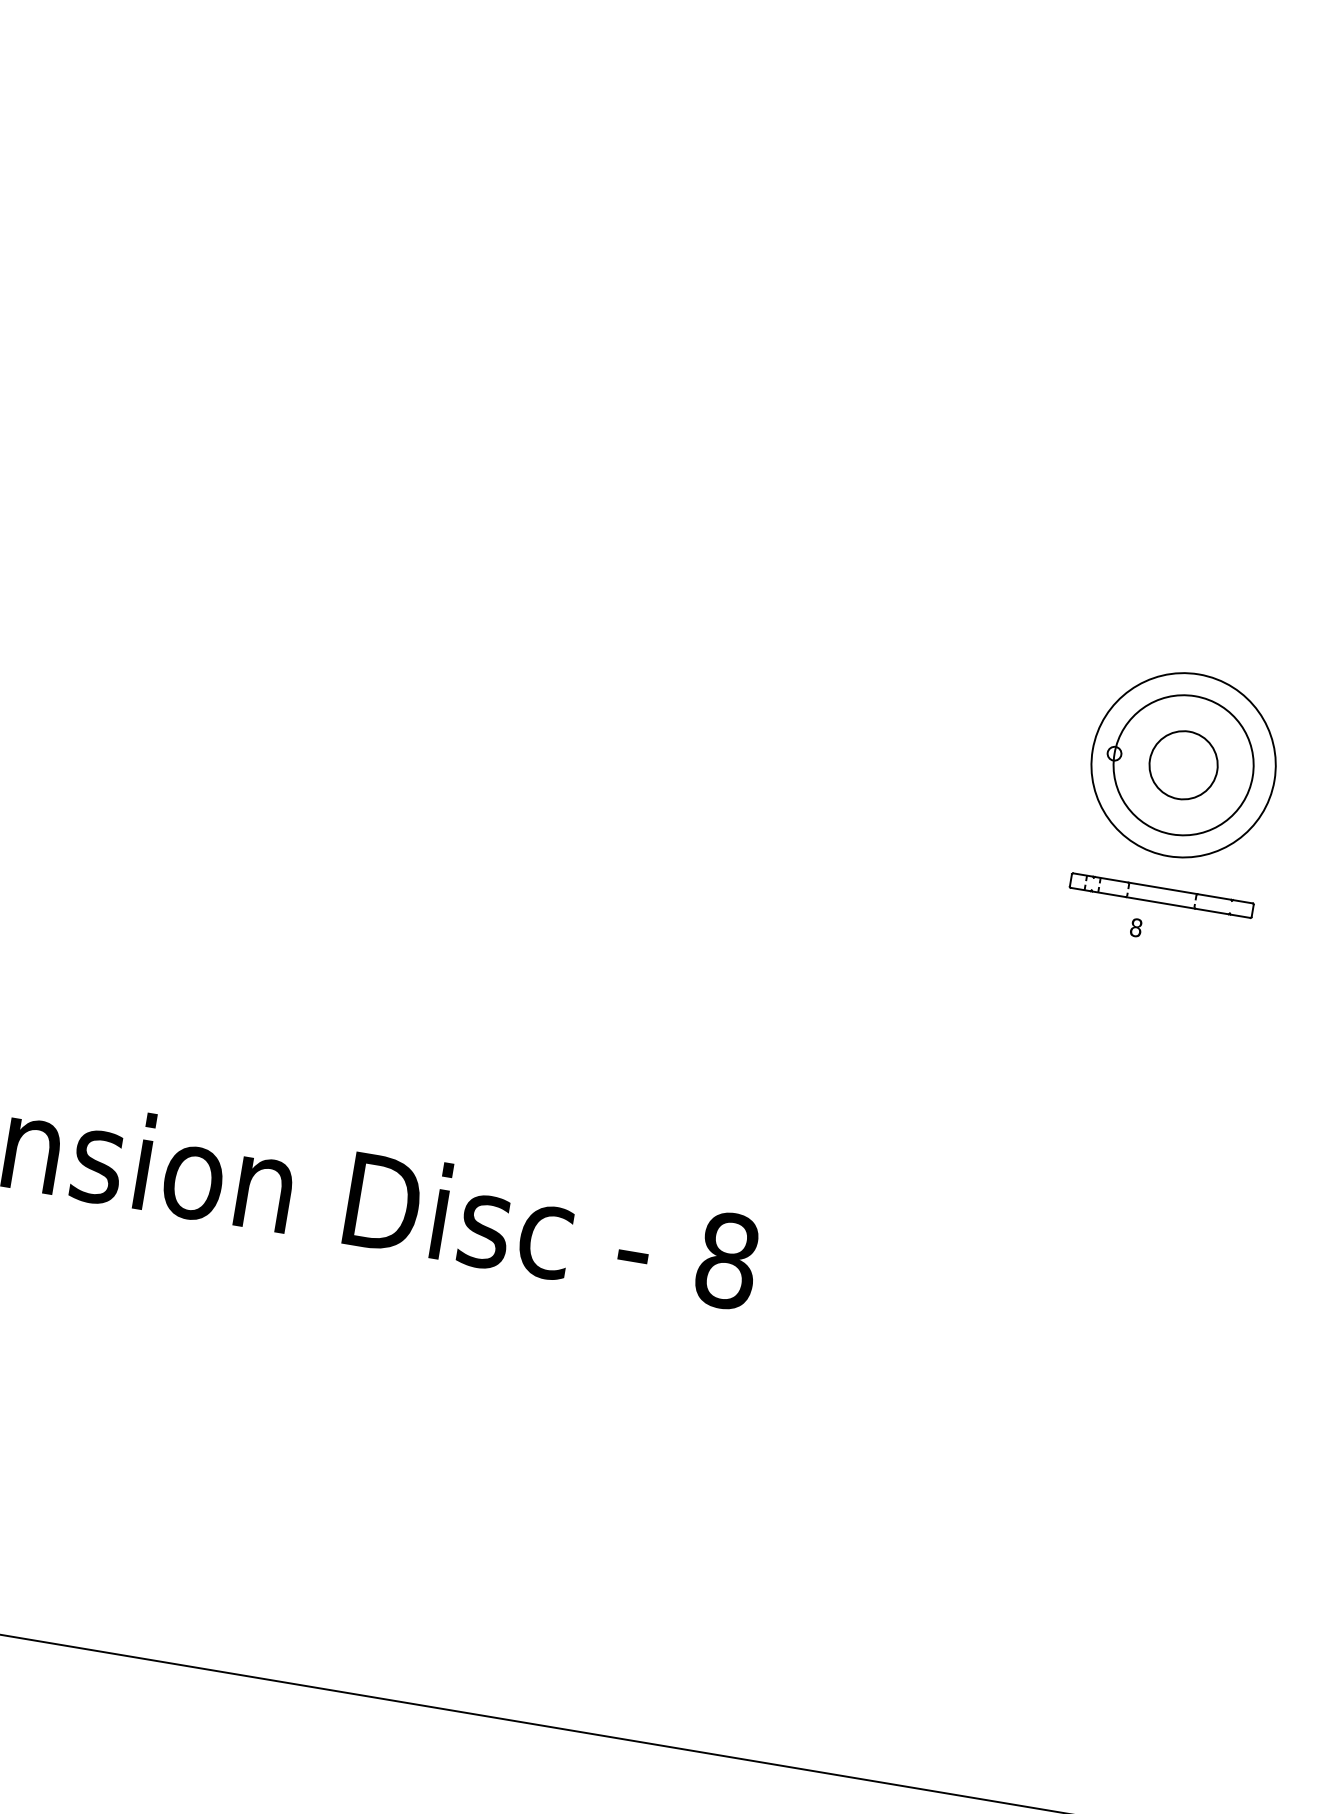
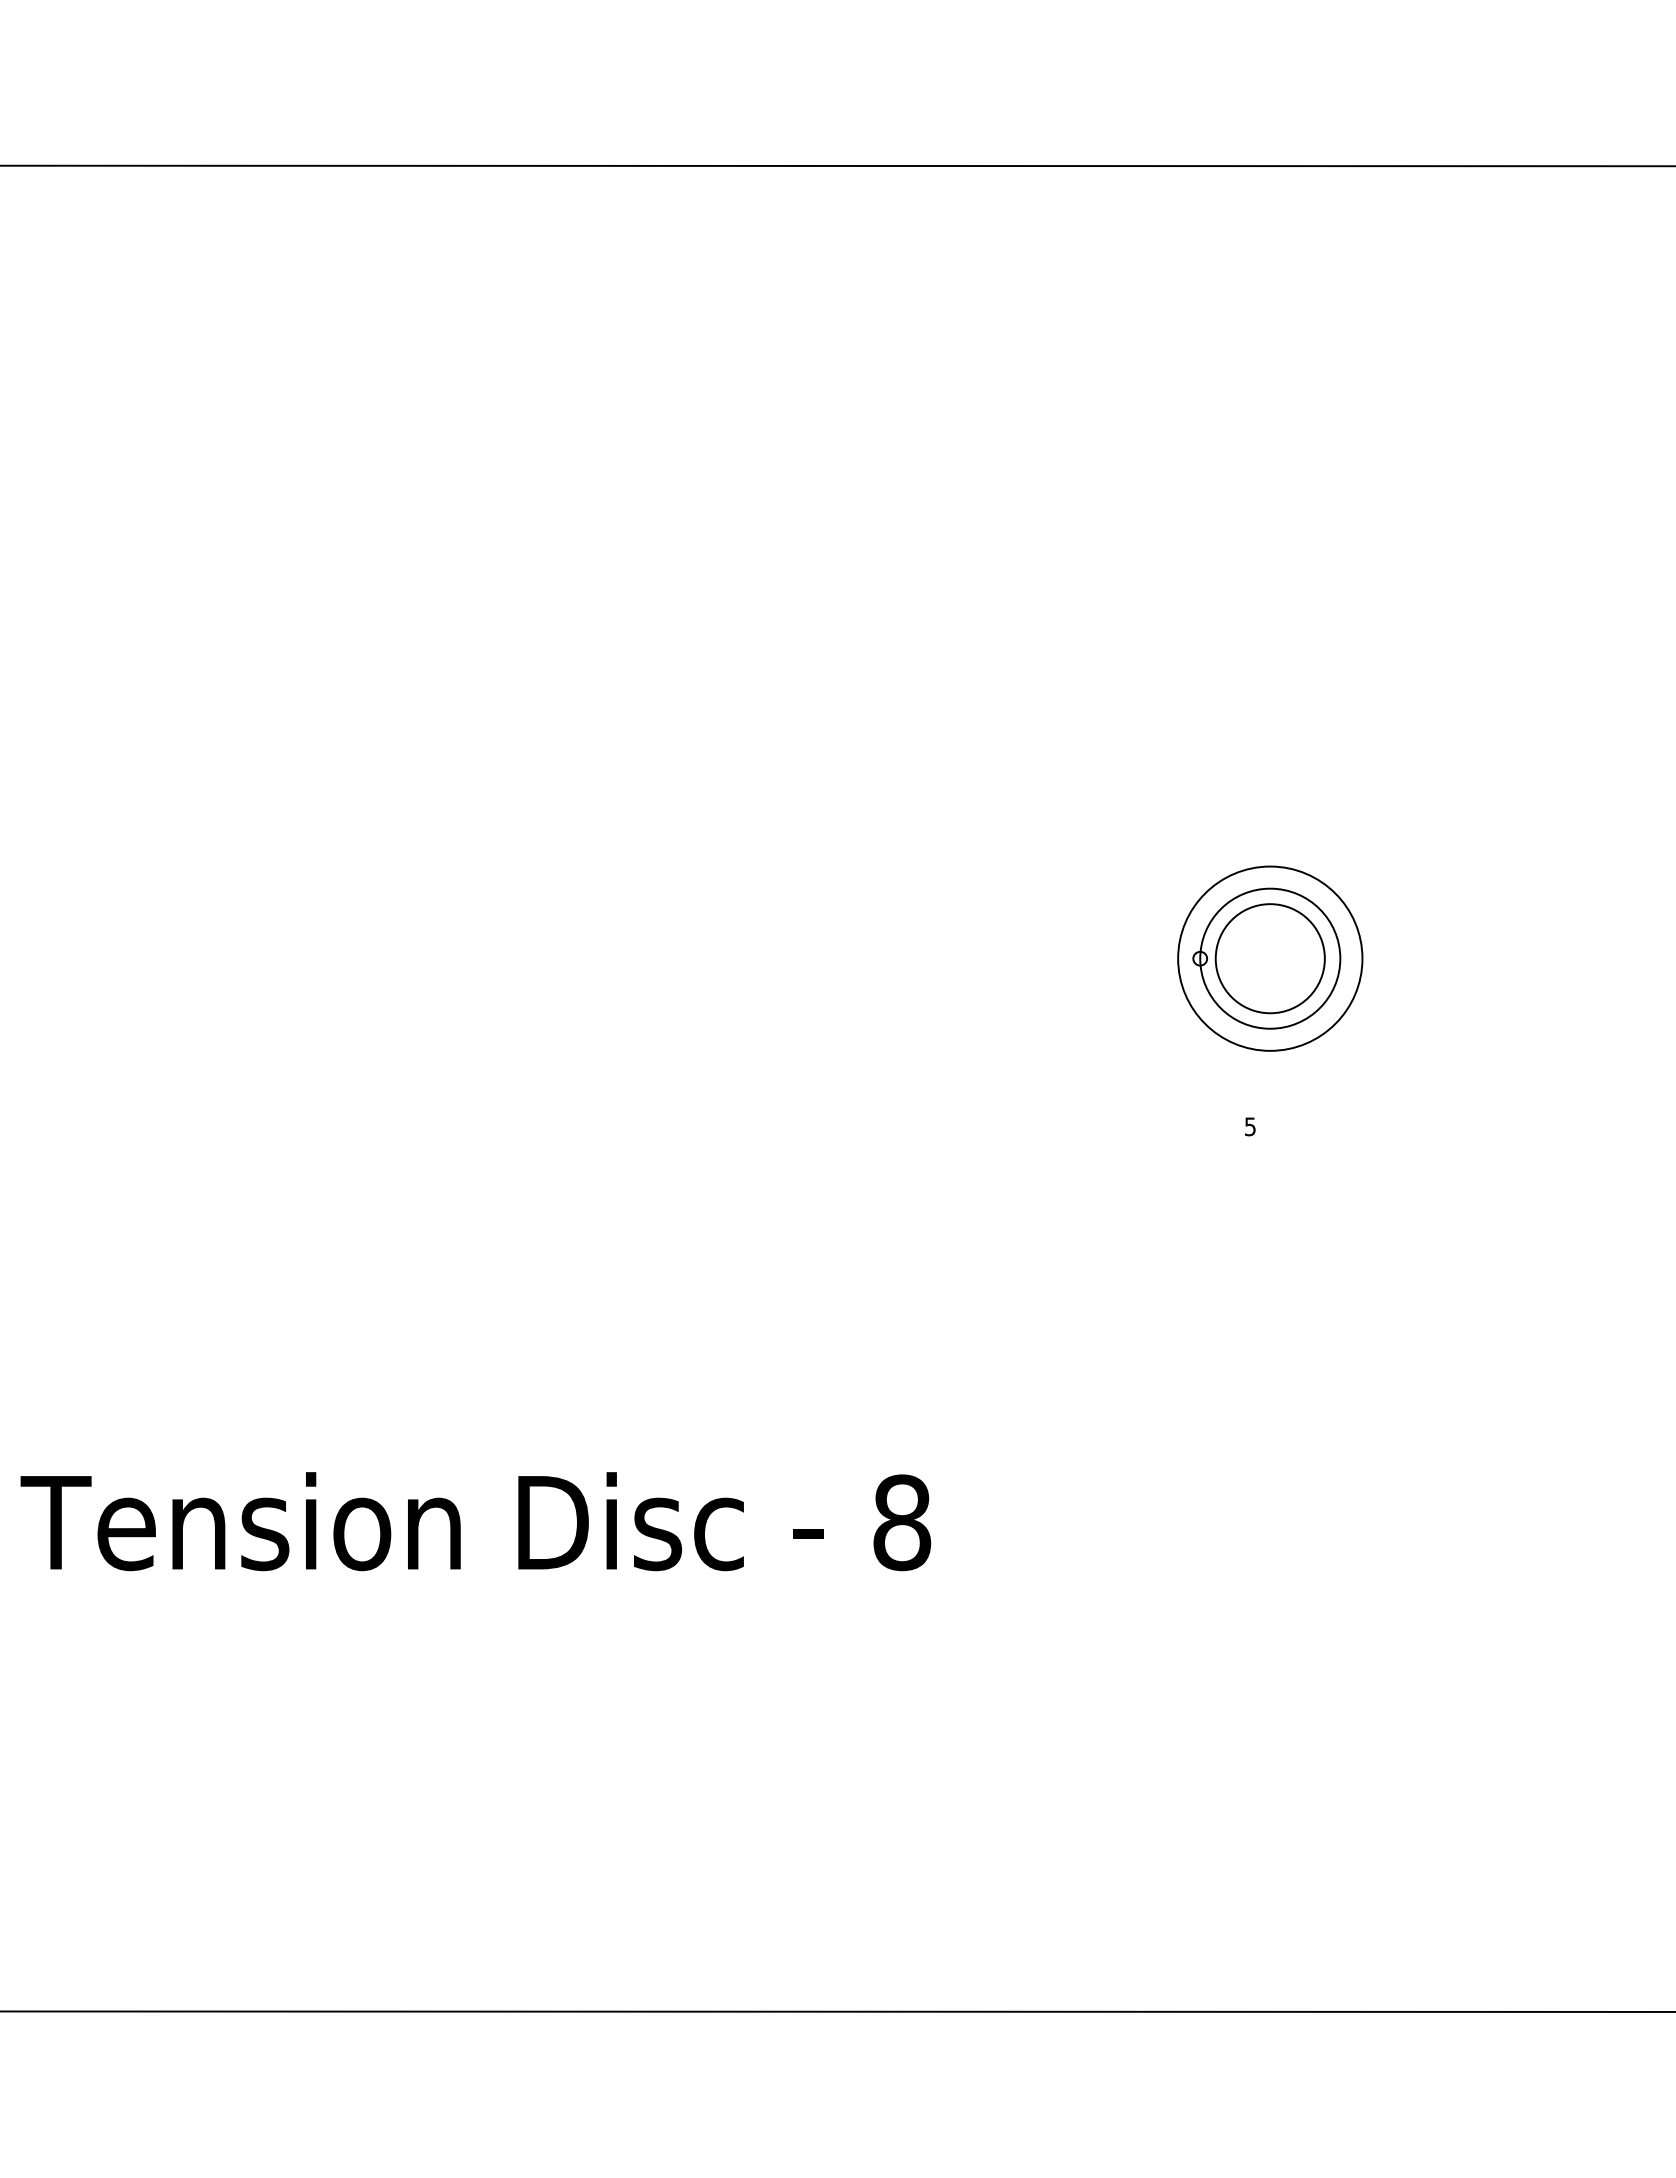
circle: (1183, 765) -> (1270, 958), size x1.6
part: (1162, 895) -> (1270, 1090), removed
text: (1136, 927) -> (1250, 1126), 8 -> 5

